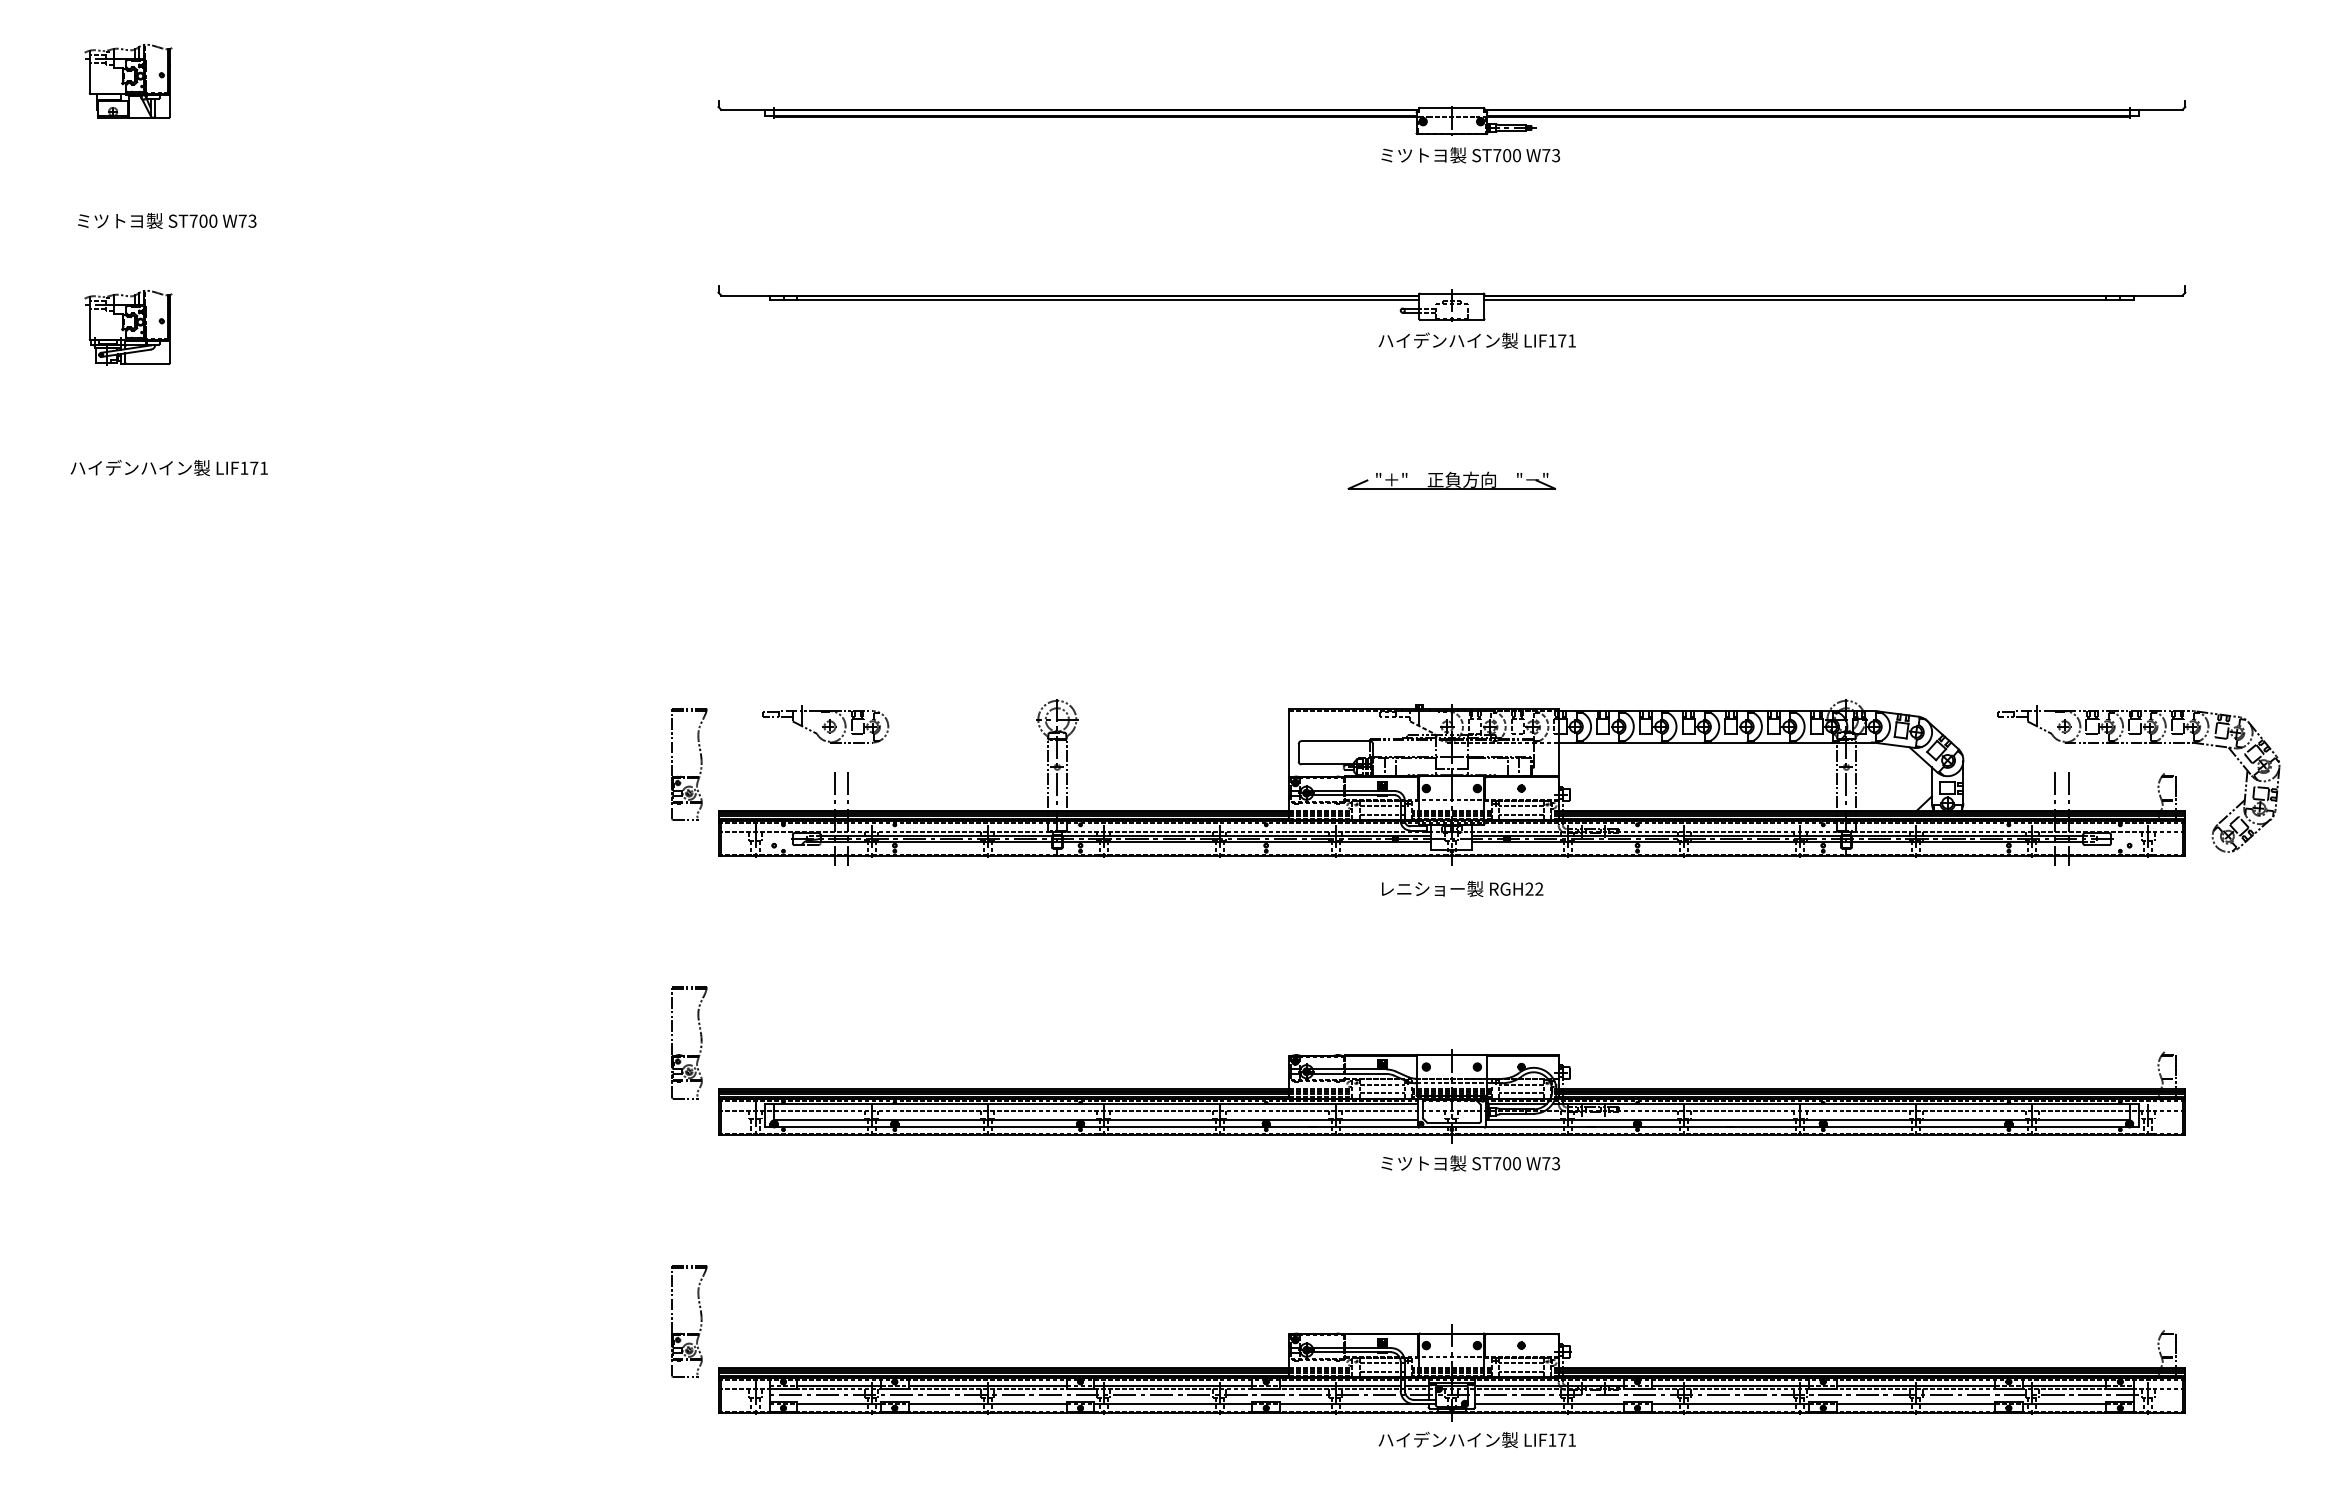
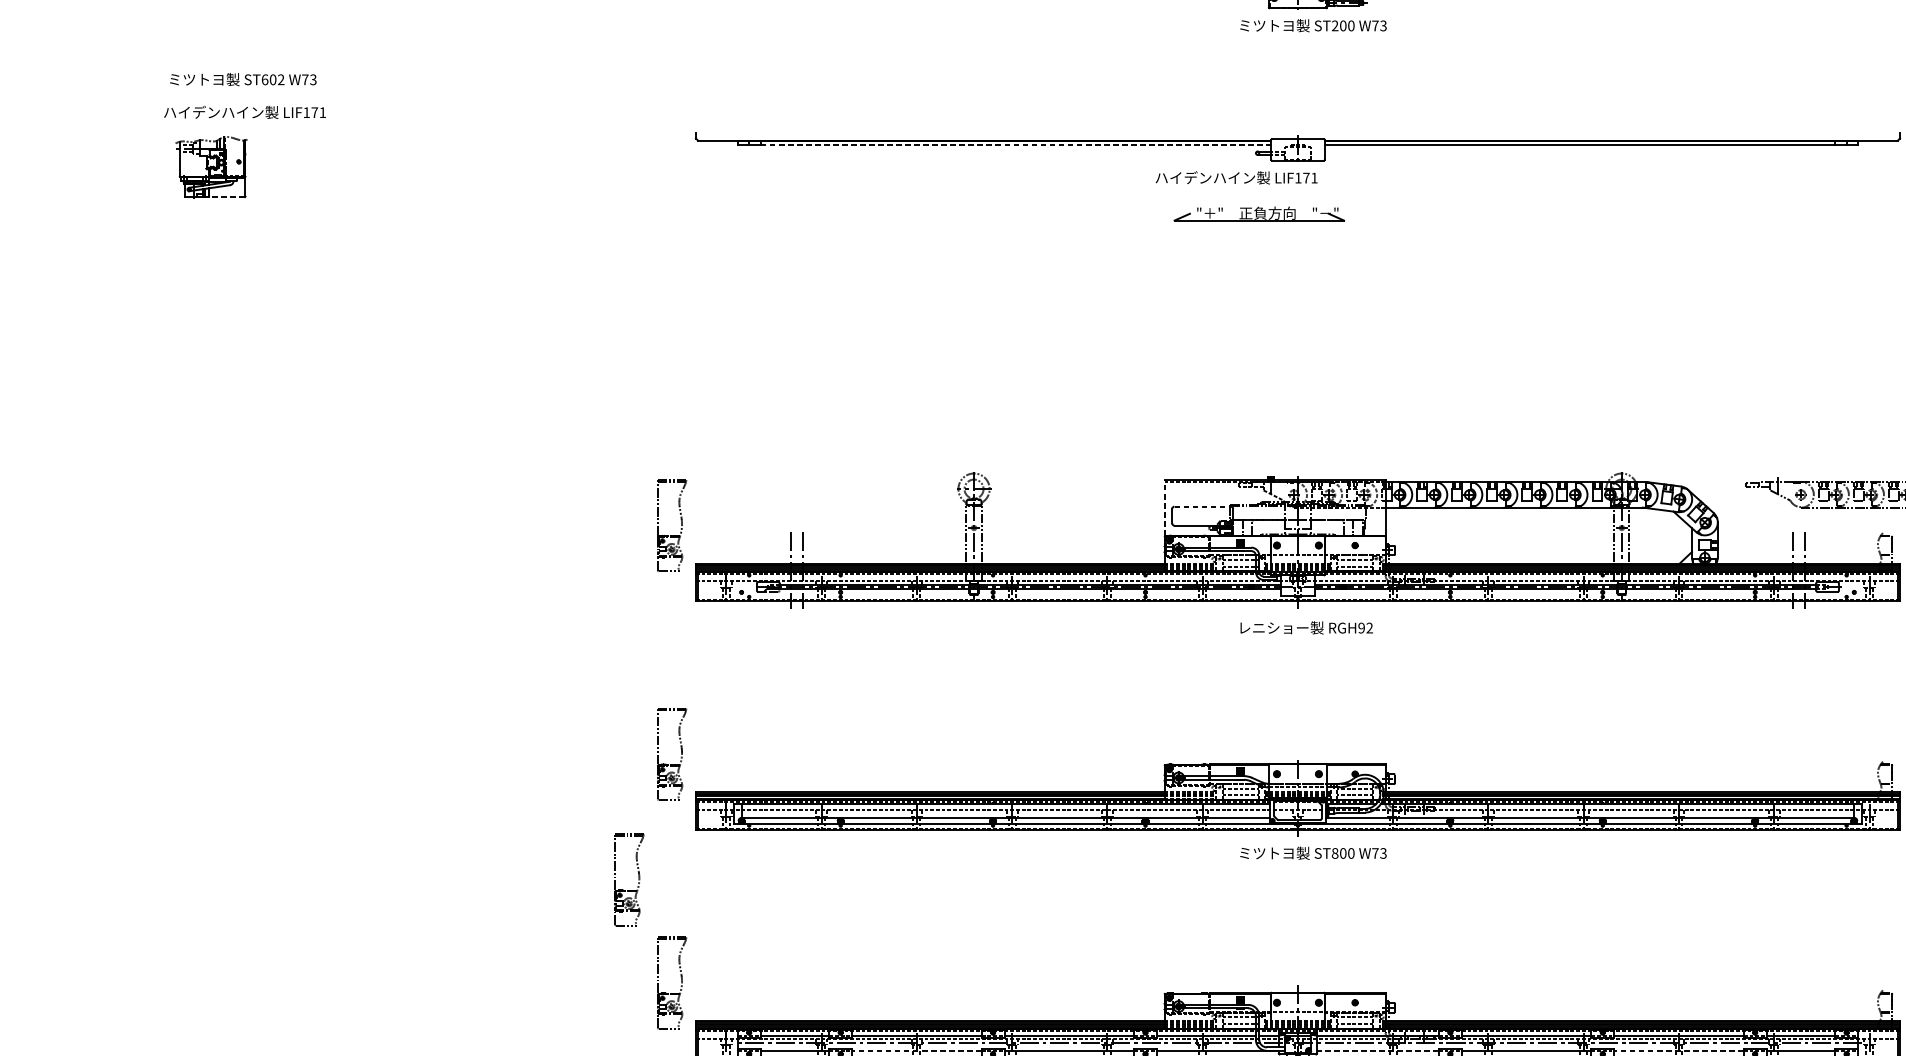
text: (1497, 155) -> (1335, 25), ST700 -> ST200
text: (203, 220) -> (273, 79), ST700 -> ST602
line: (1108, 300) -> (1016, 144), solid -> dashed
text: (1476, 340) -> (1236, 177), moved
line: (147, 363) -> (227, 196), solid -> dashed
text: (168, 467) -> (244, 112), moved
part: (1451, 480) -> (1259, 213), moved
part: (825, 724) -> (783, 492), removed
line: (1336, 741) -> (1203, 506), solid -> dashed
line: (1289, 742) -> (1164, 507), solid -> dashed
text: (1529, 889) -> (1361, 628), RGH22 -> RGH92
text: (1497, 1163) -> (1335, 853), ST700 -> ST800
part: (648, 1195) -> (638, 879), added
line: (987, 1404) -> (916, 1051), solid -> dashed
line: (1548, 1404) -> (1377, 1051), solid -> dashed
line: (1916, 1404) -> (1679, 1051), solid -> dashed

